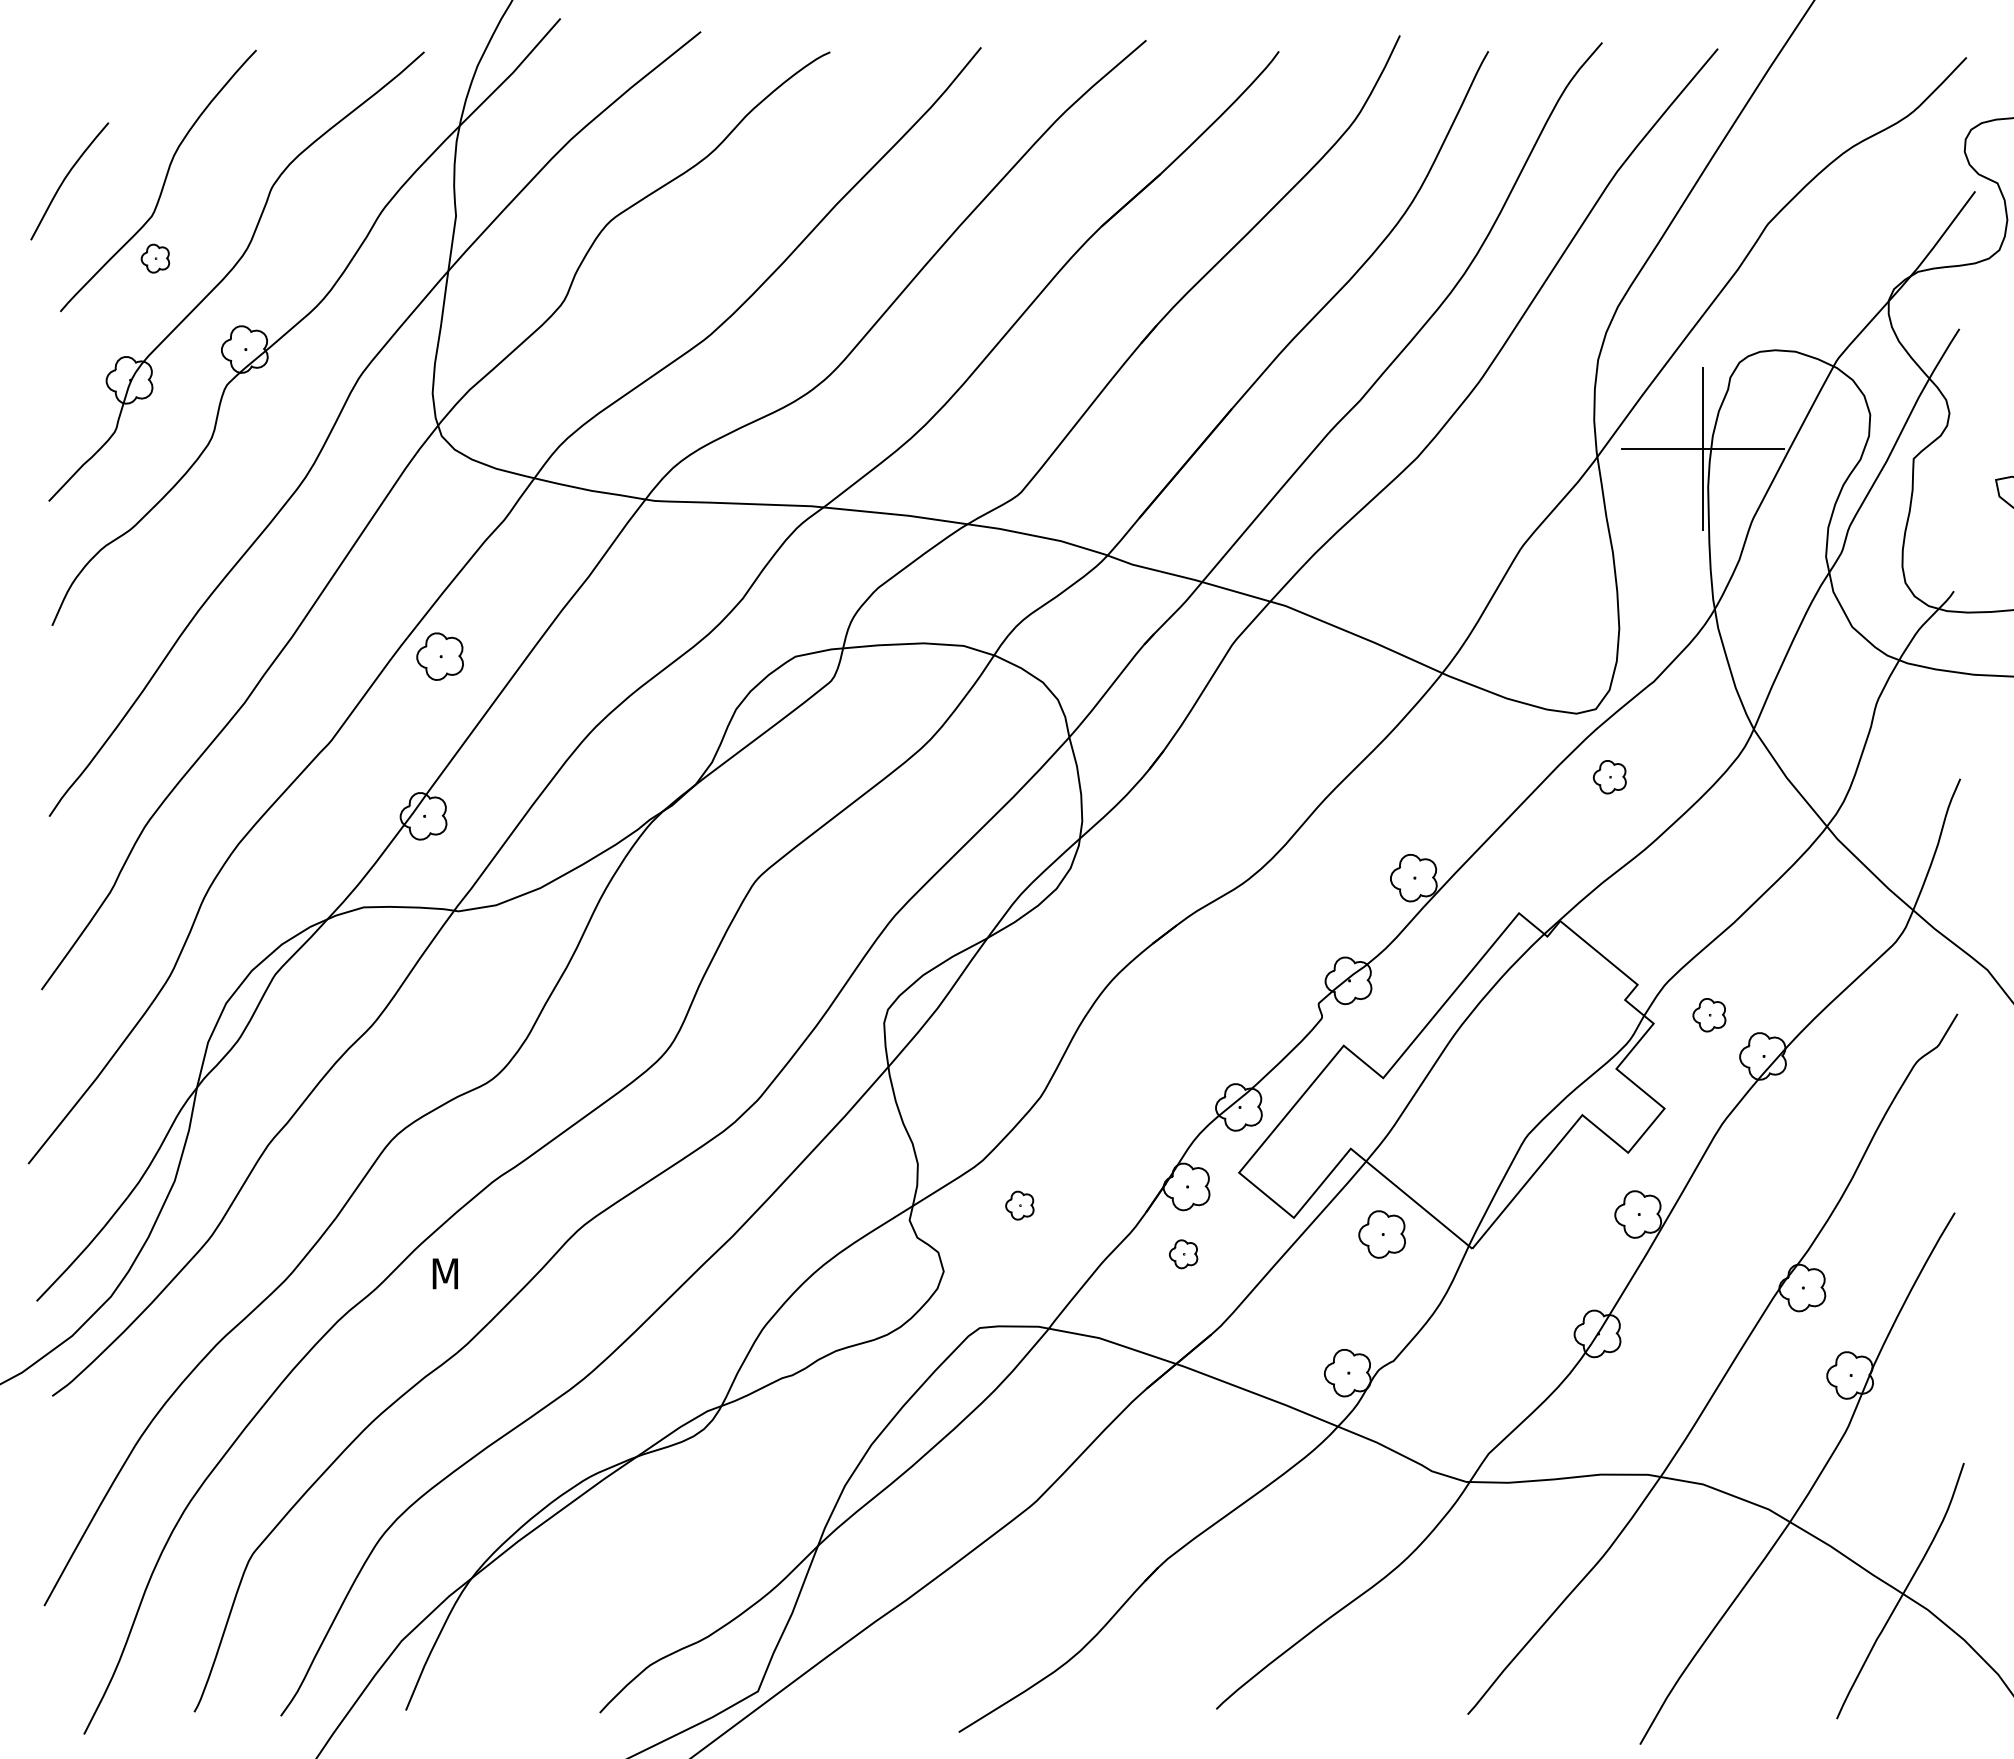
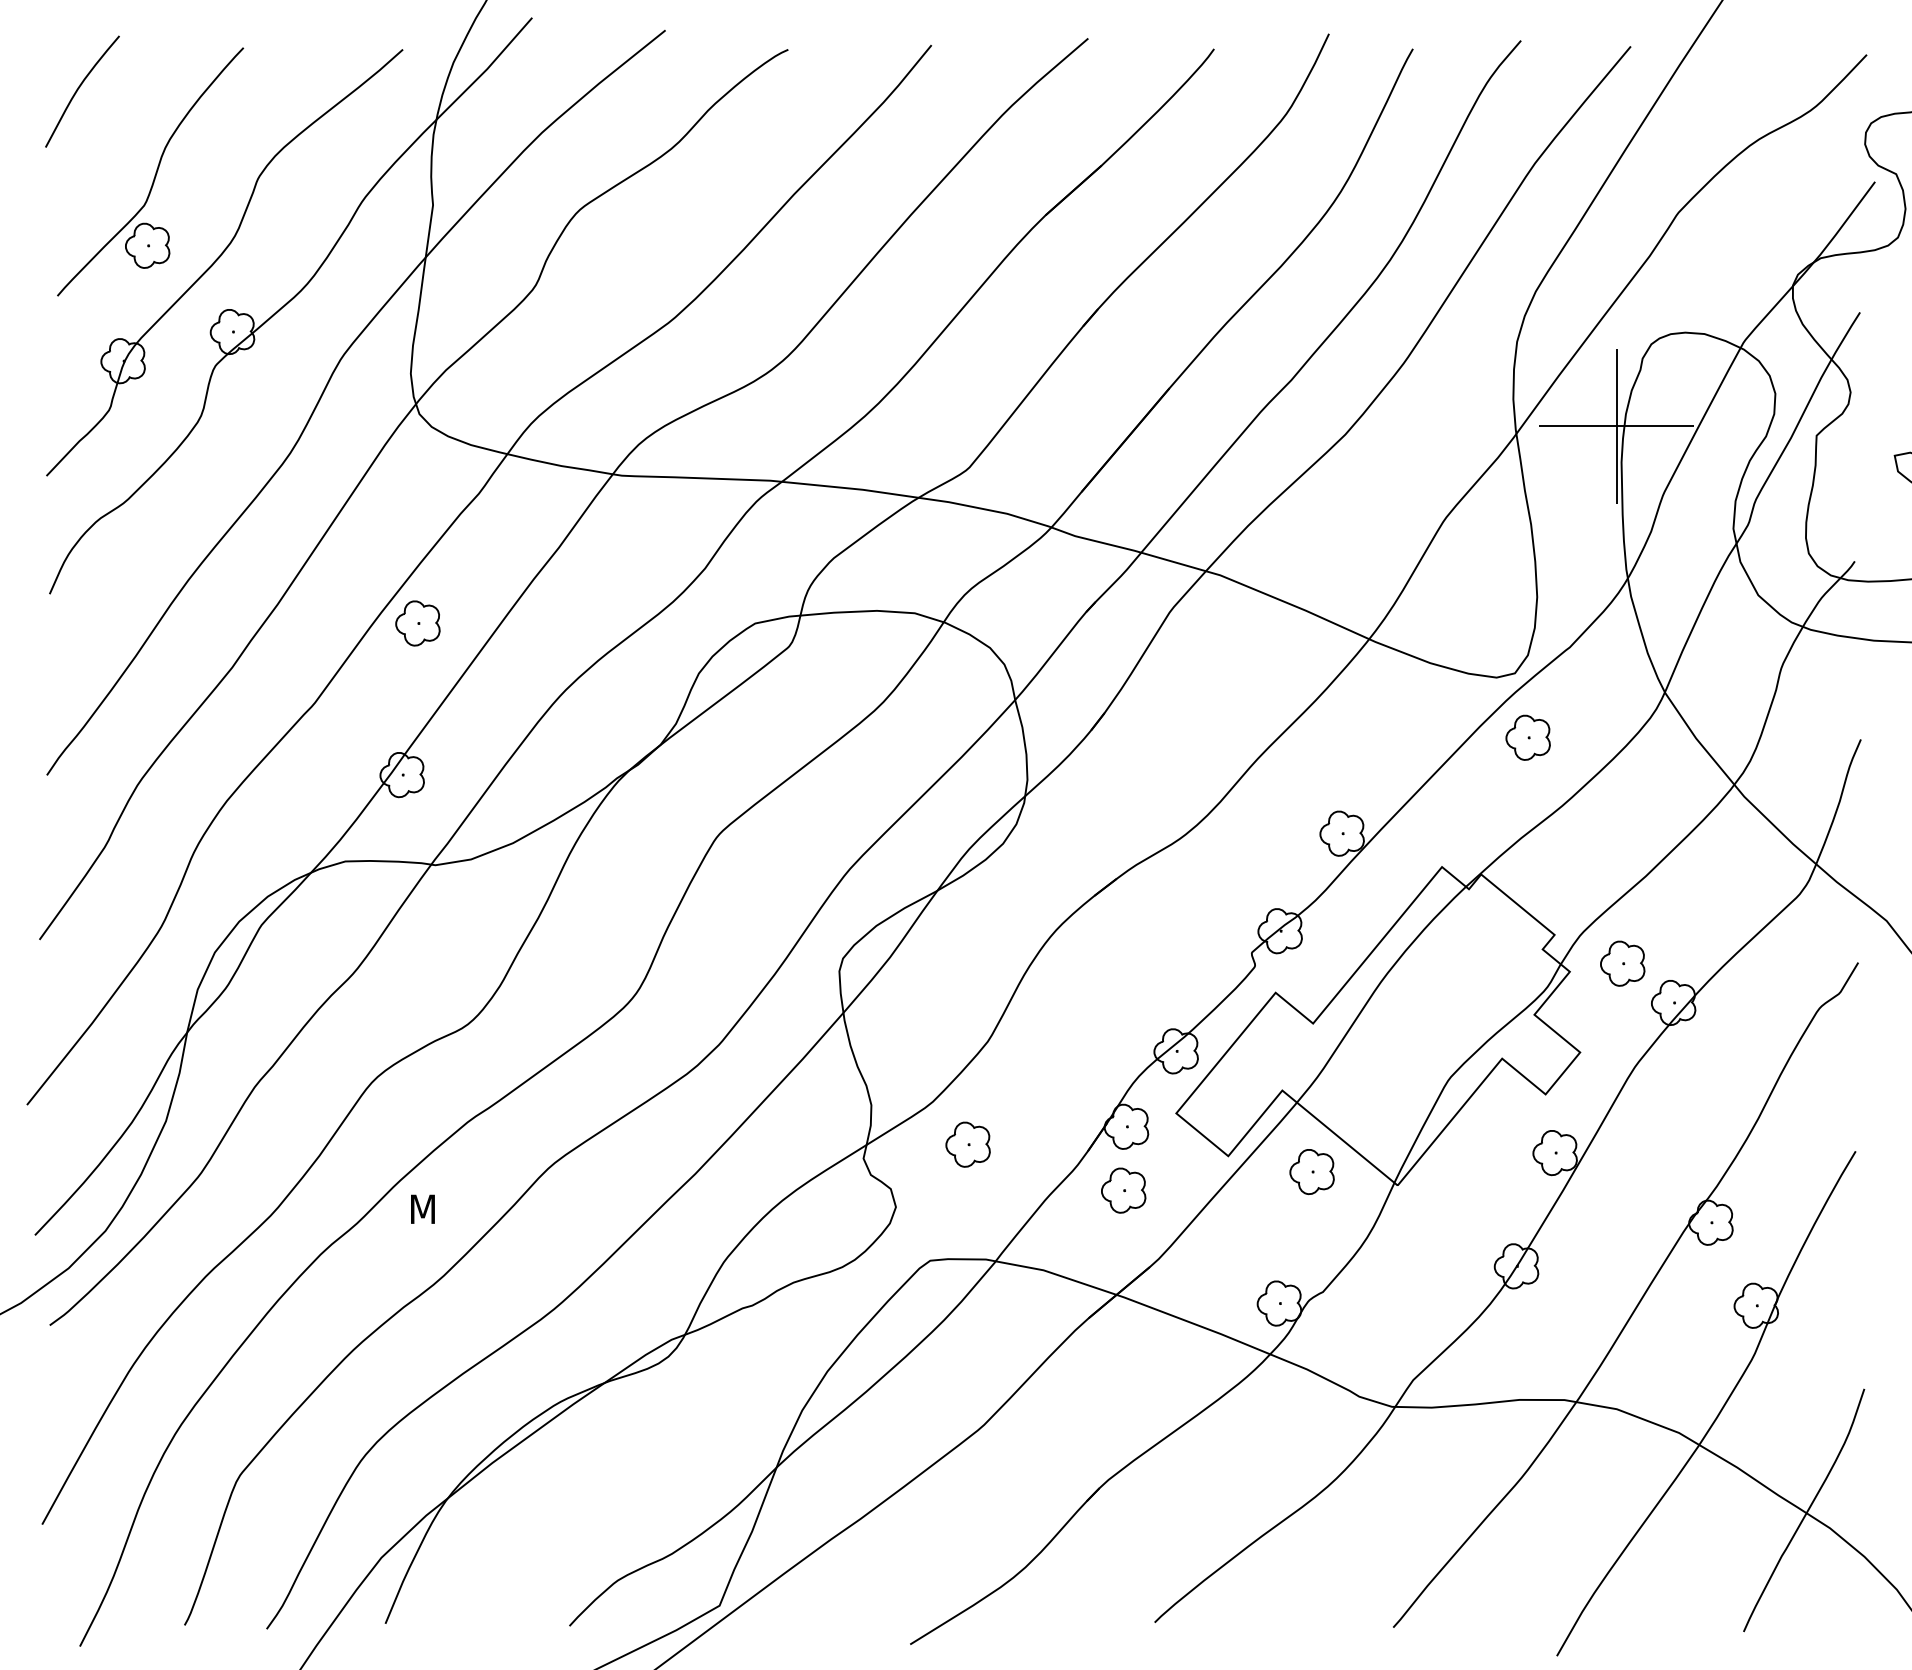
curve: (66, 178) -> (79, 88), moved
part: (155, 258) -> (147, 245), size x1.67
part: (1609, 777) -> (1527, 738), size x1.43
part: (1709, 1015) -> (1622, 964), size x1.43
part: (1019, 1205) -> (967, 1144), size x1.67
part: (1183, 1254) -> (1123, 1190), size x1.67

